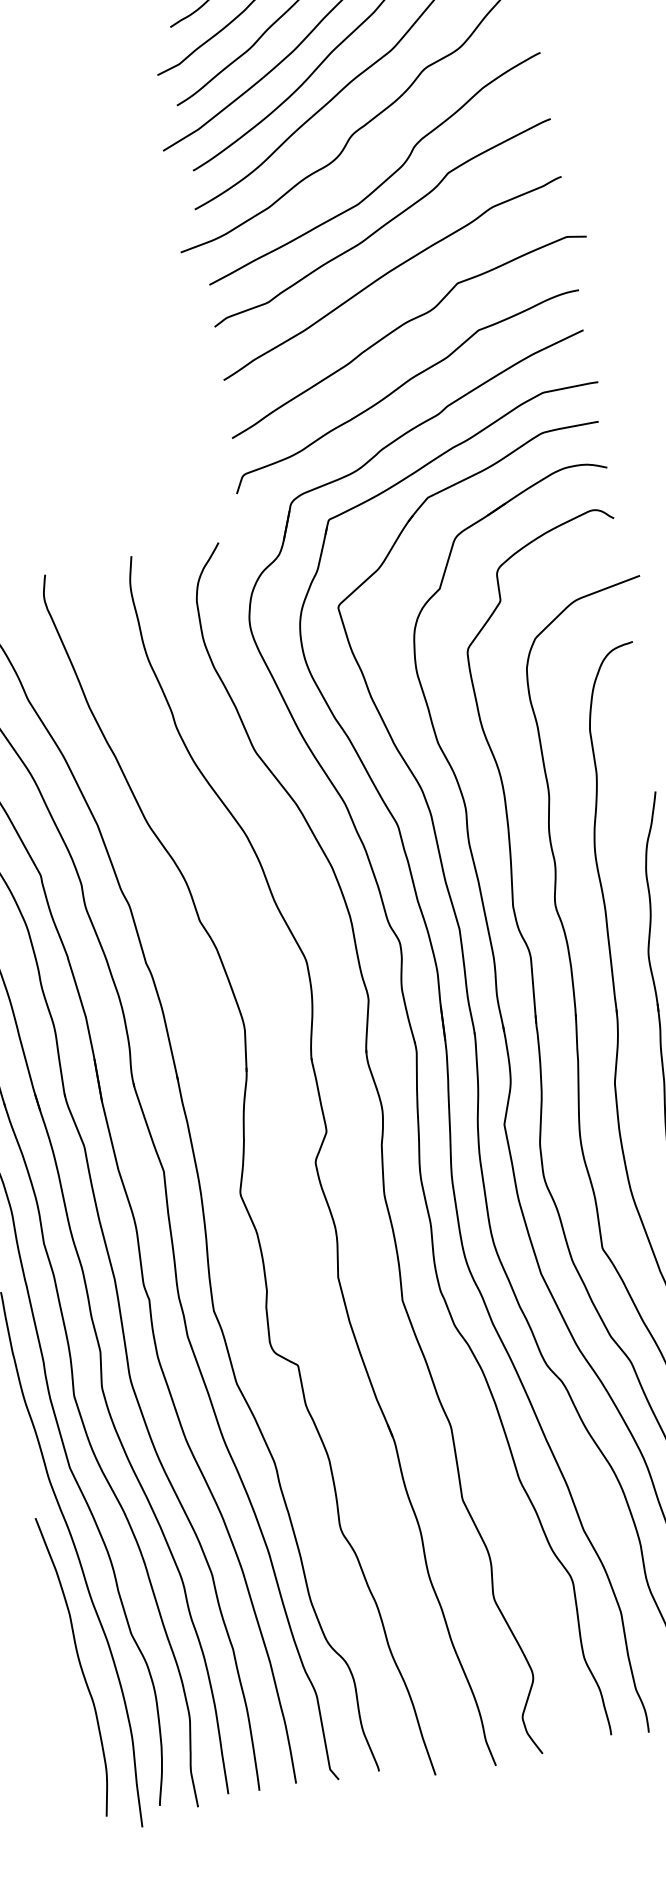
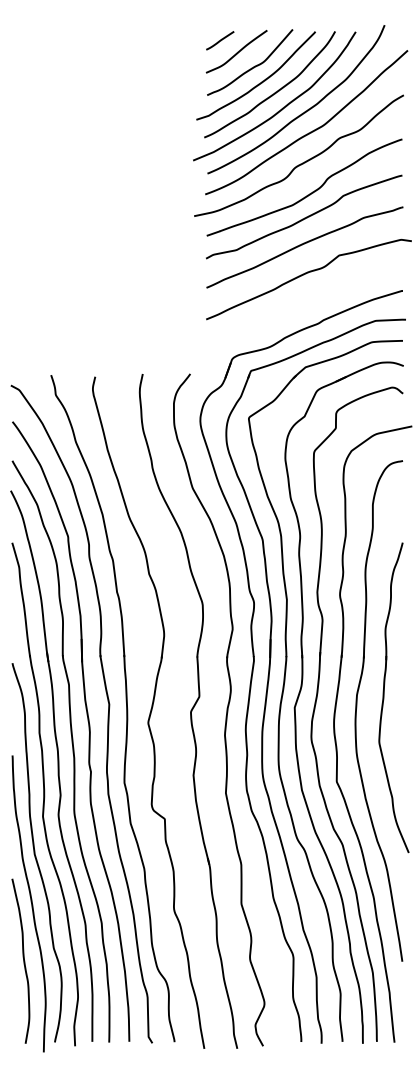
curve: (403, 387) -> (301, 306), removed

